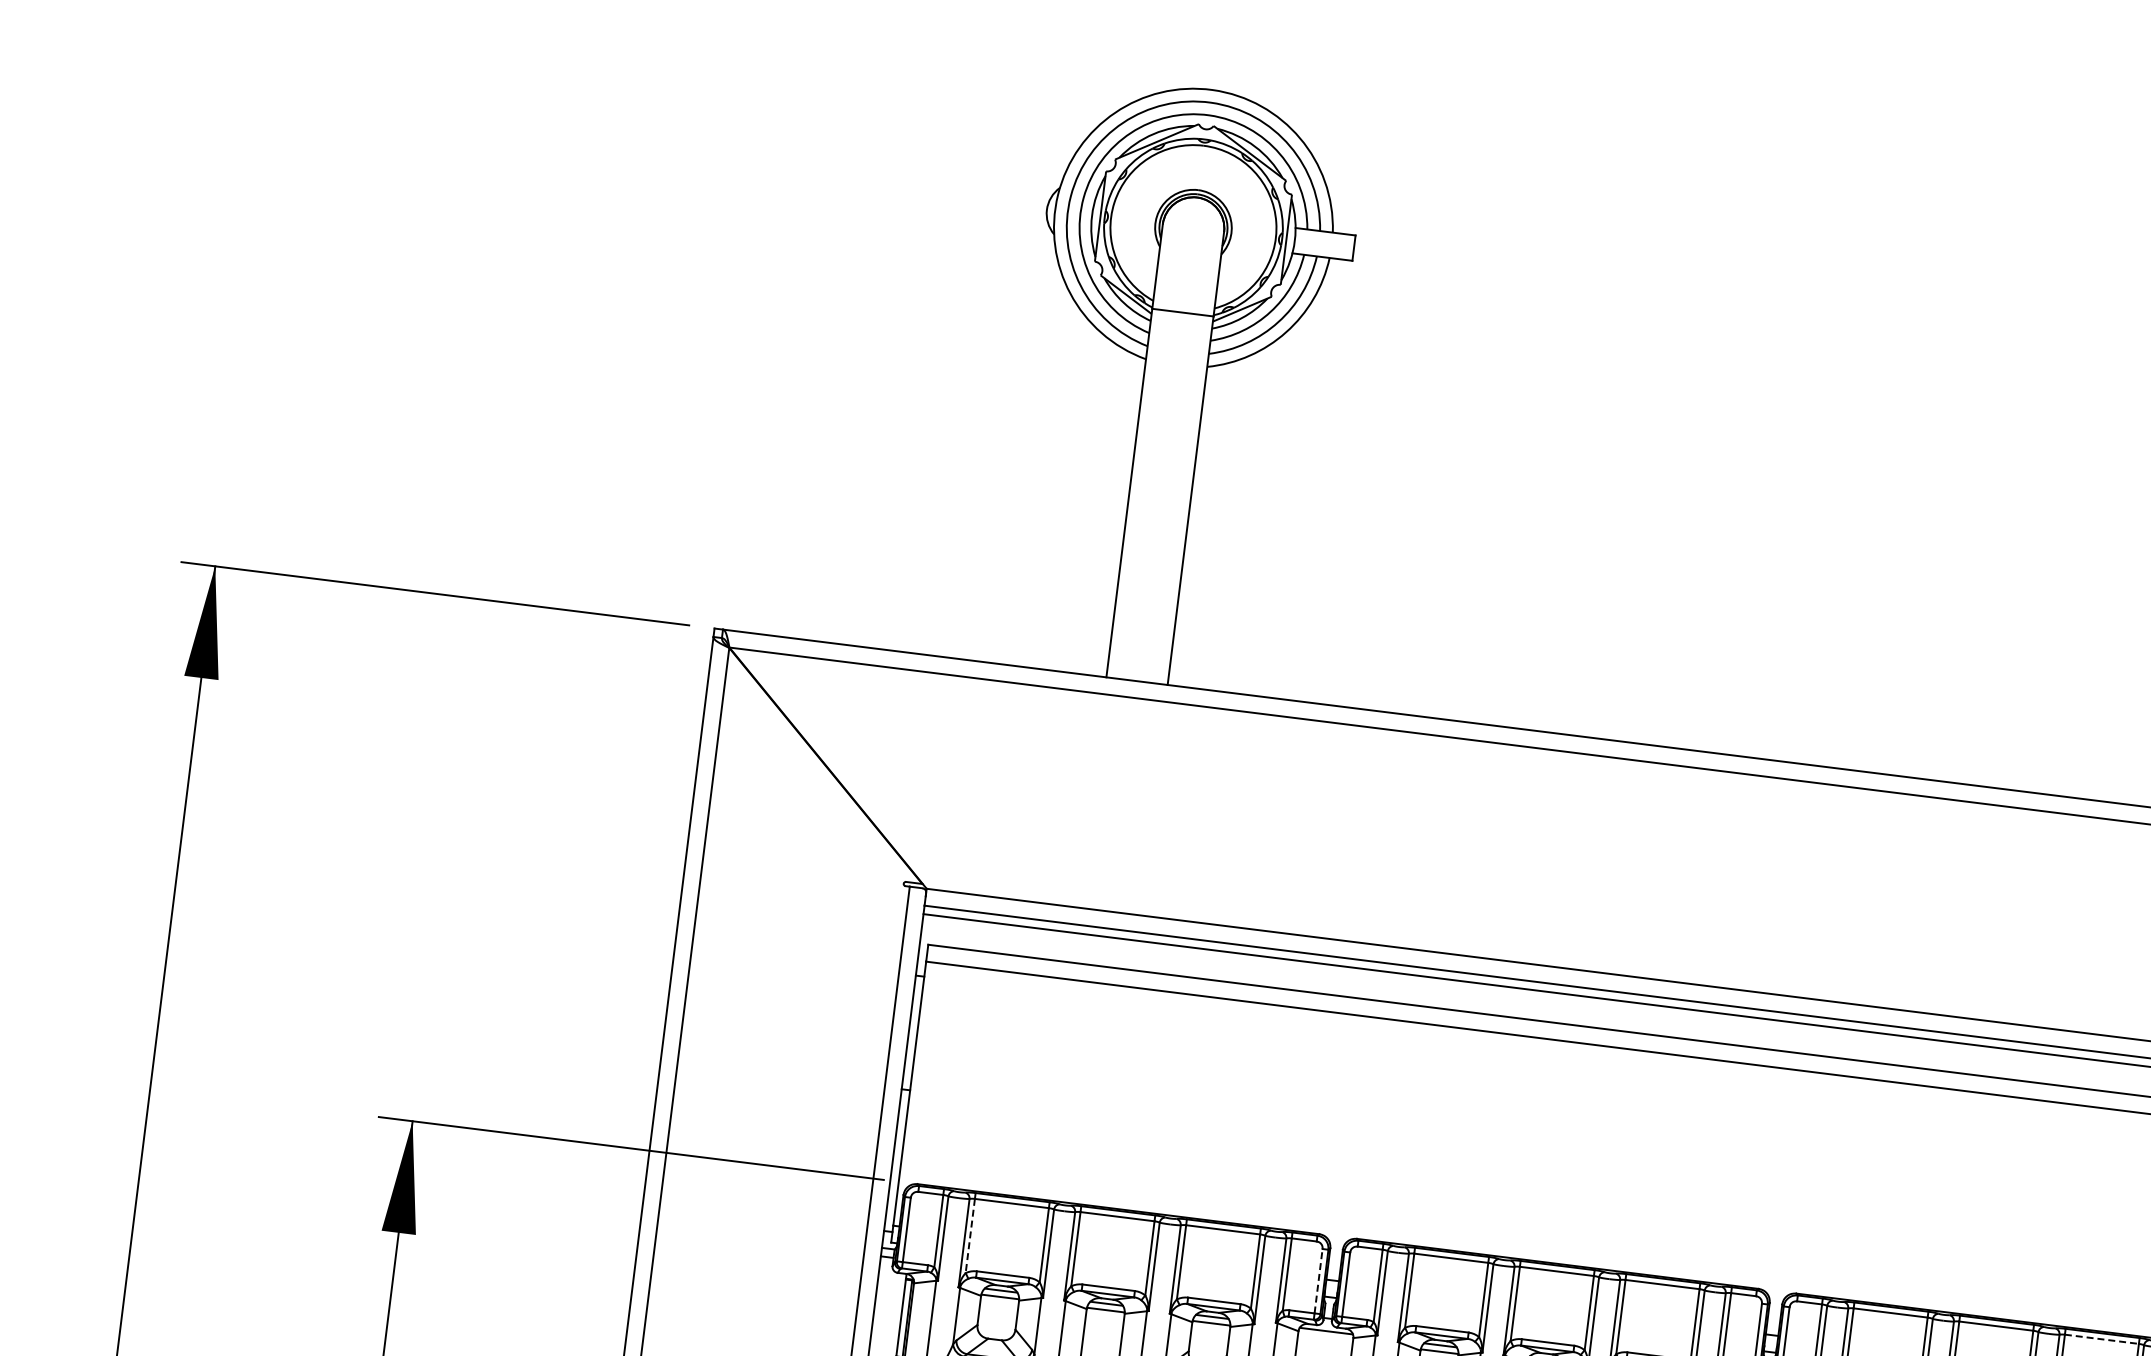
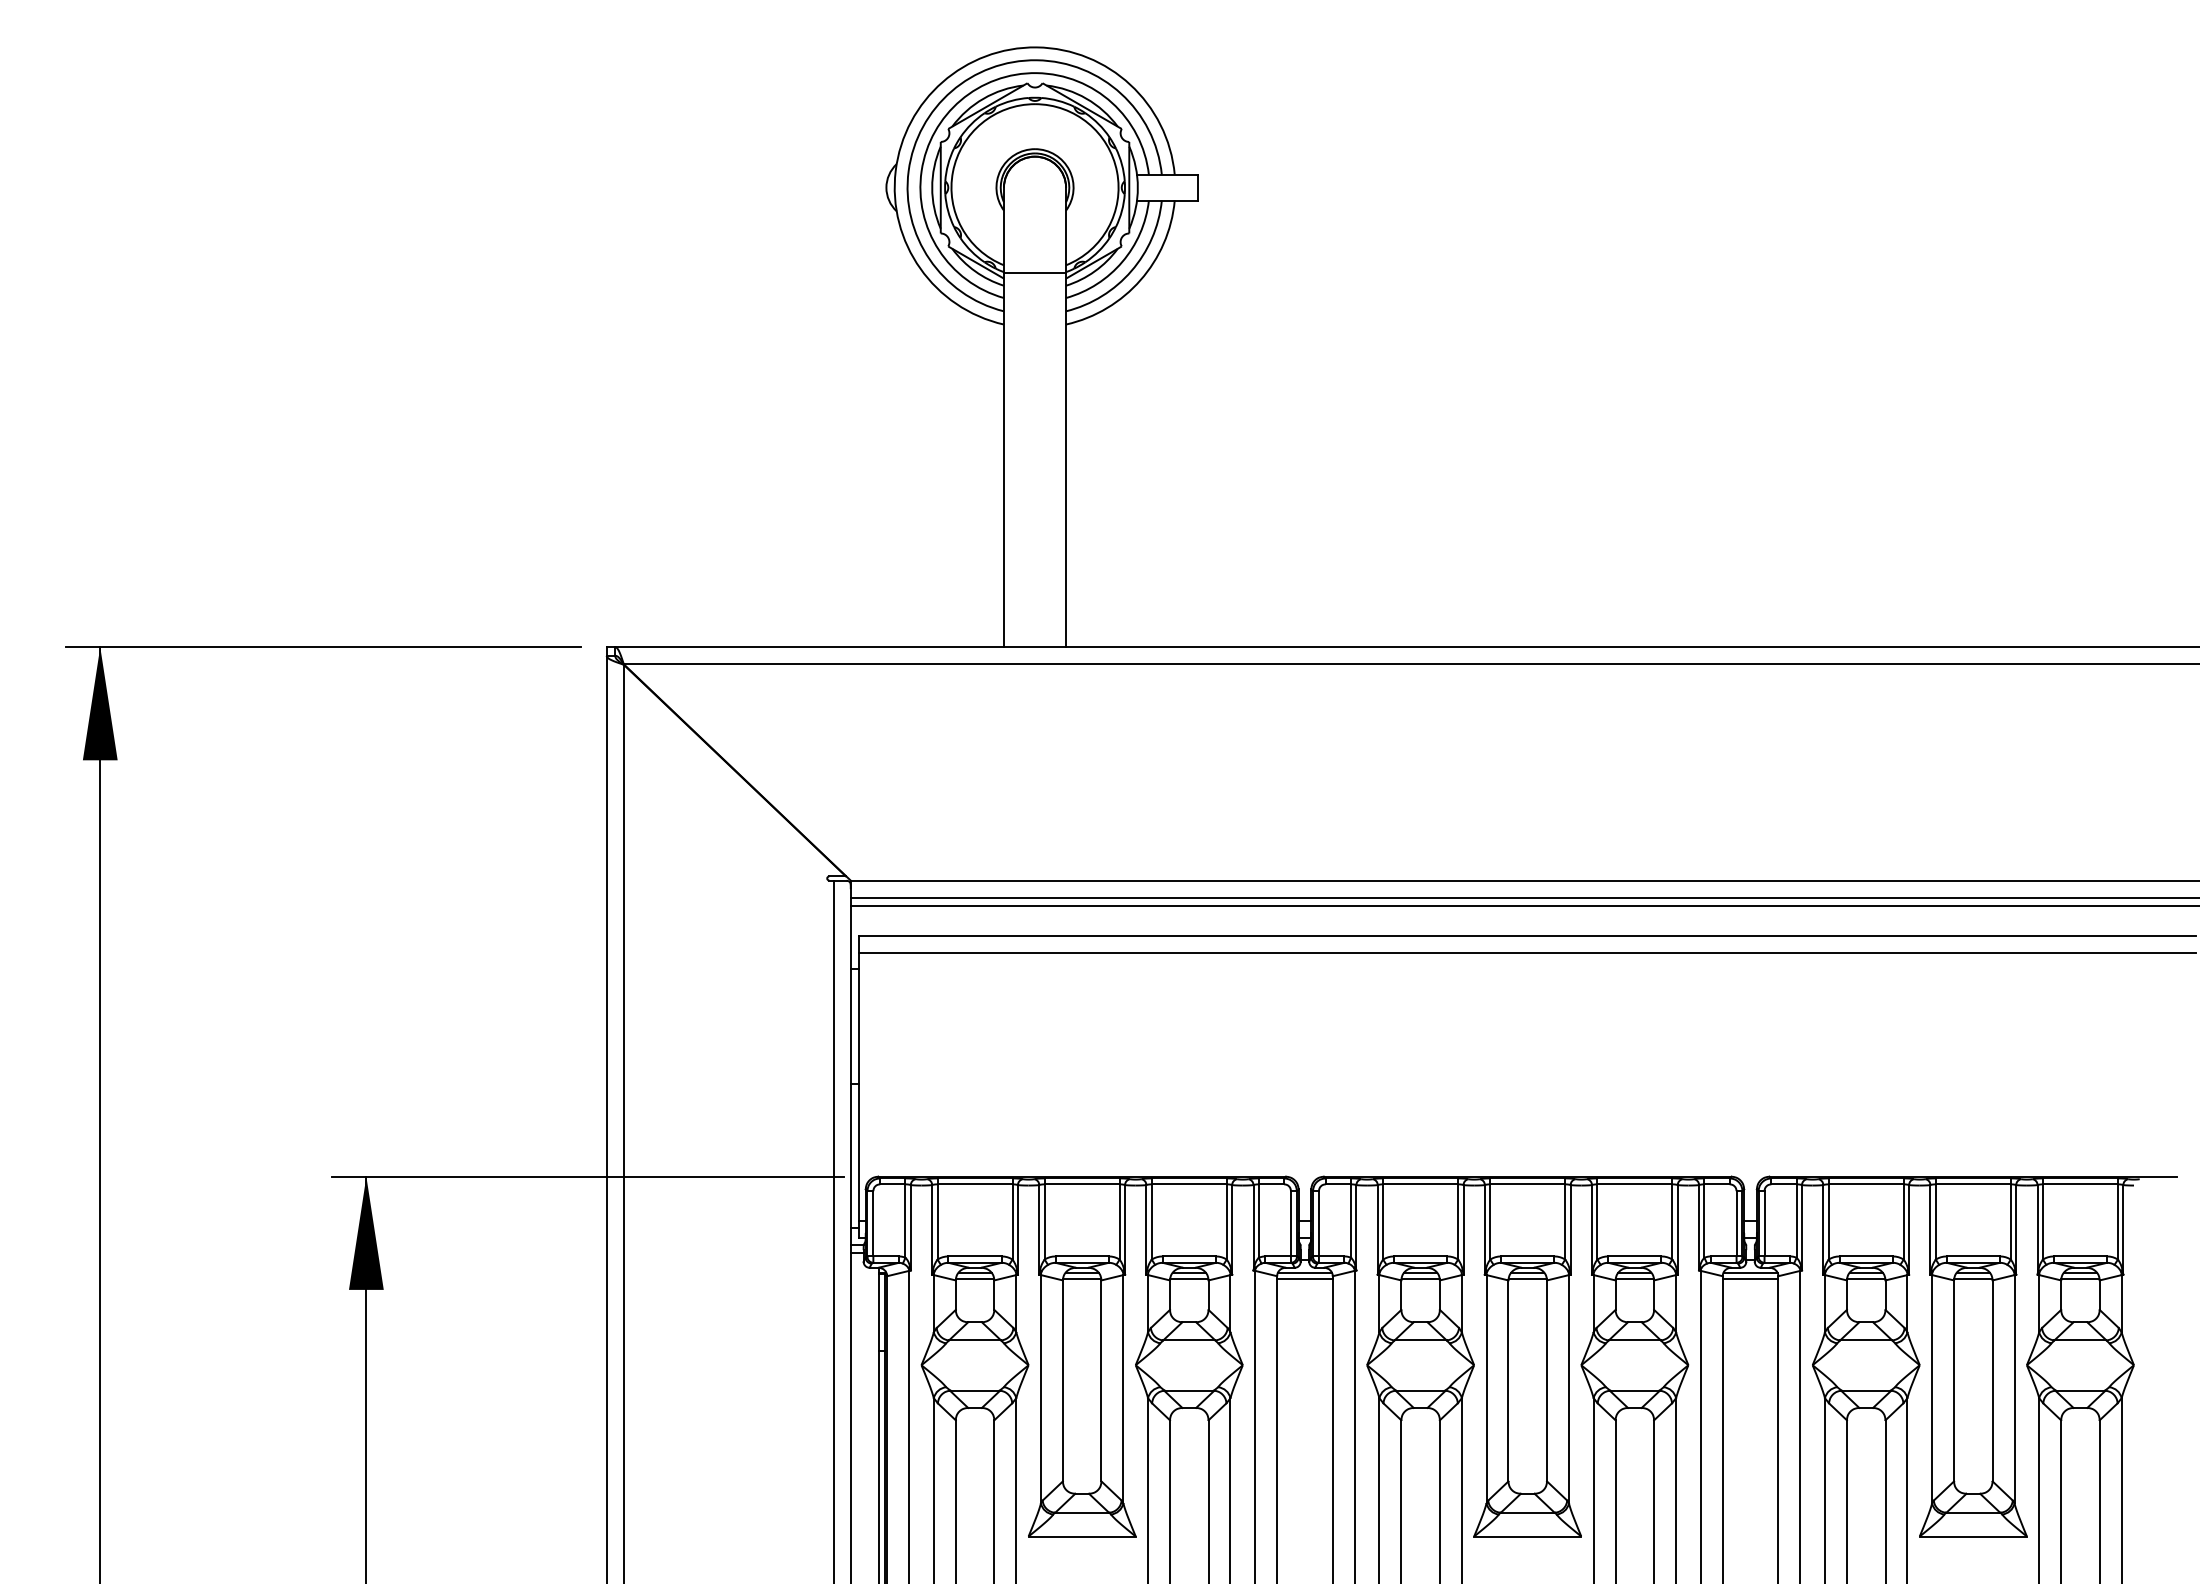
line: (970, 1235) -> (937, 1221), dashed -> solid
line: (1318, 1280) -> (1290, 1223), dashed -> solid
line: (1325, 1337) -> (1304, 1279), added
line: (2101, 1339) -> (2080, 1184), dashed -> solid

